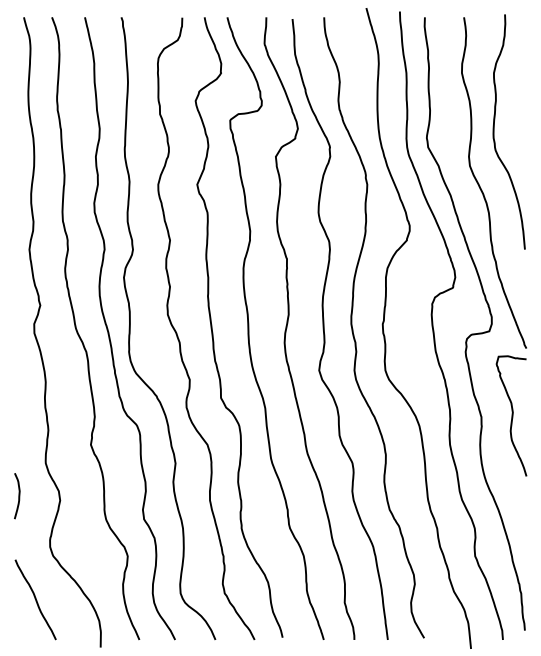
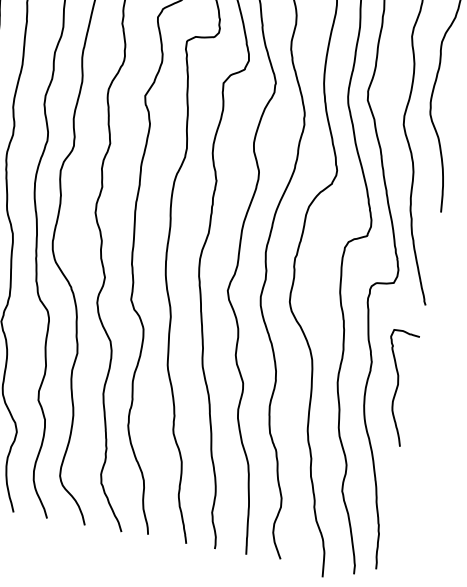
curve: (511, 415) -> (396, 387), moved

